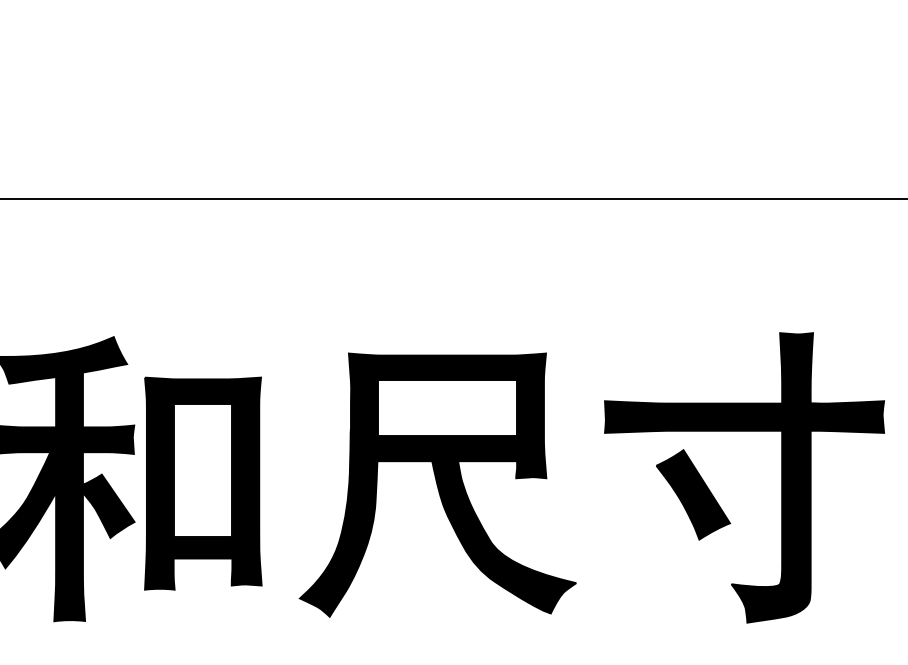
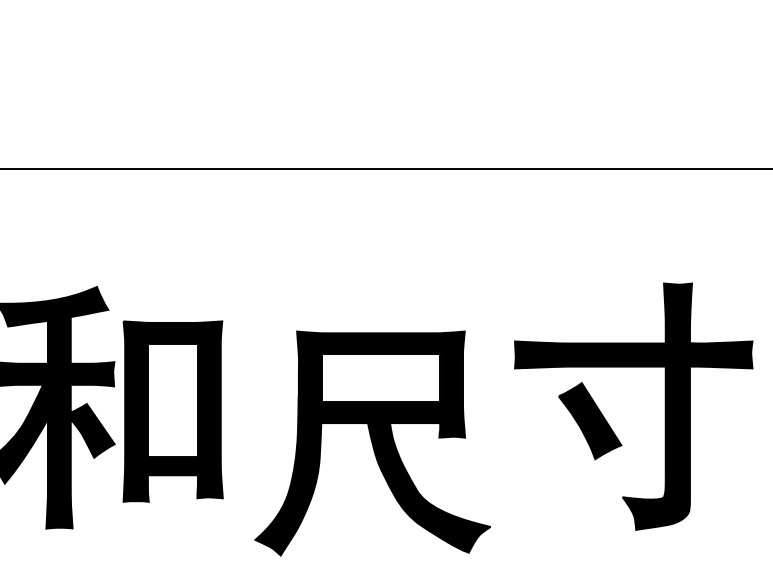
part: (437, 484) -> (372, 442), moved

